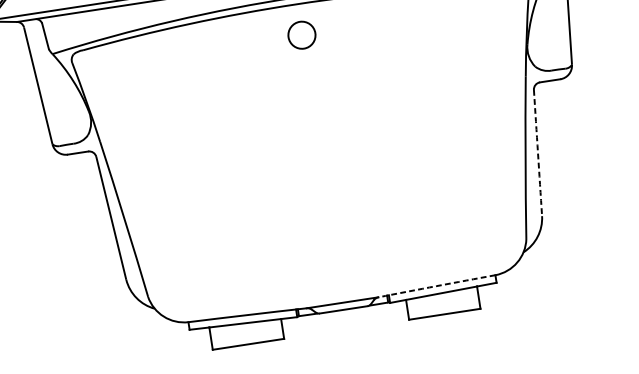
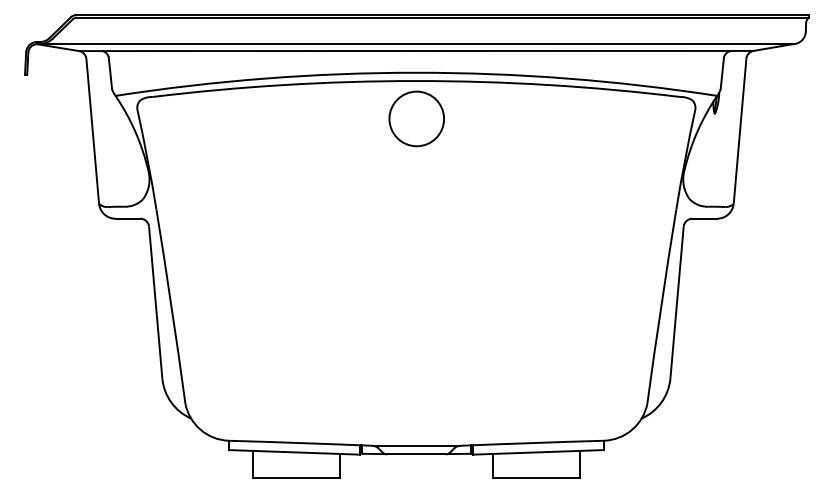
circle: (301, 34) -> (416, 118), size x1.67
arc: (538, 152) -> (677, 302), dashed -> solid
arc: (437, 286) -> (532, 443), dashed -> solid

